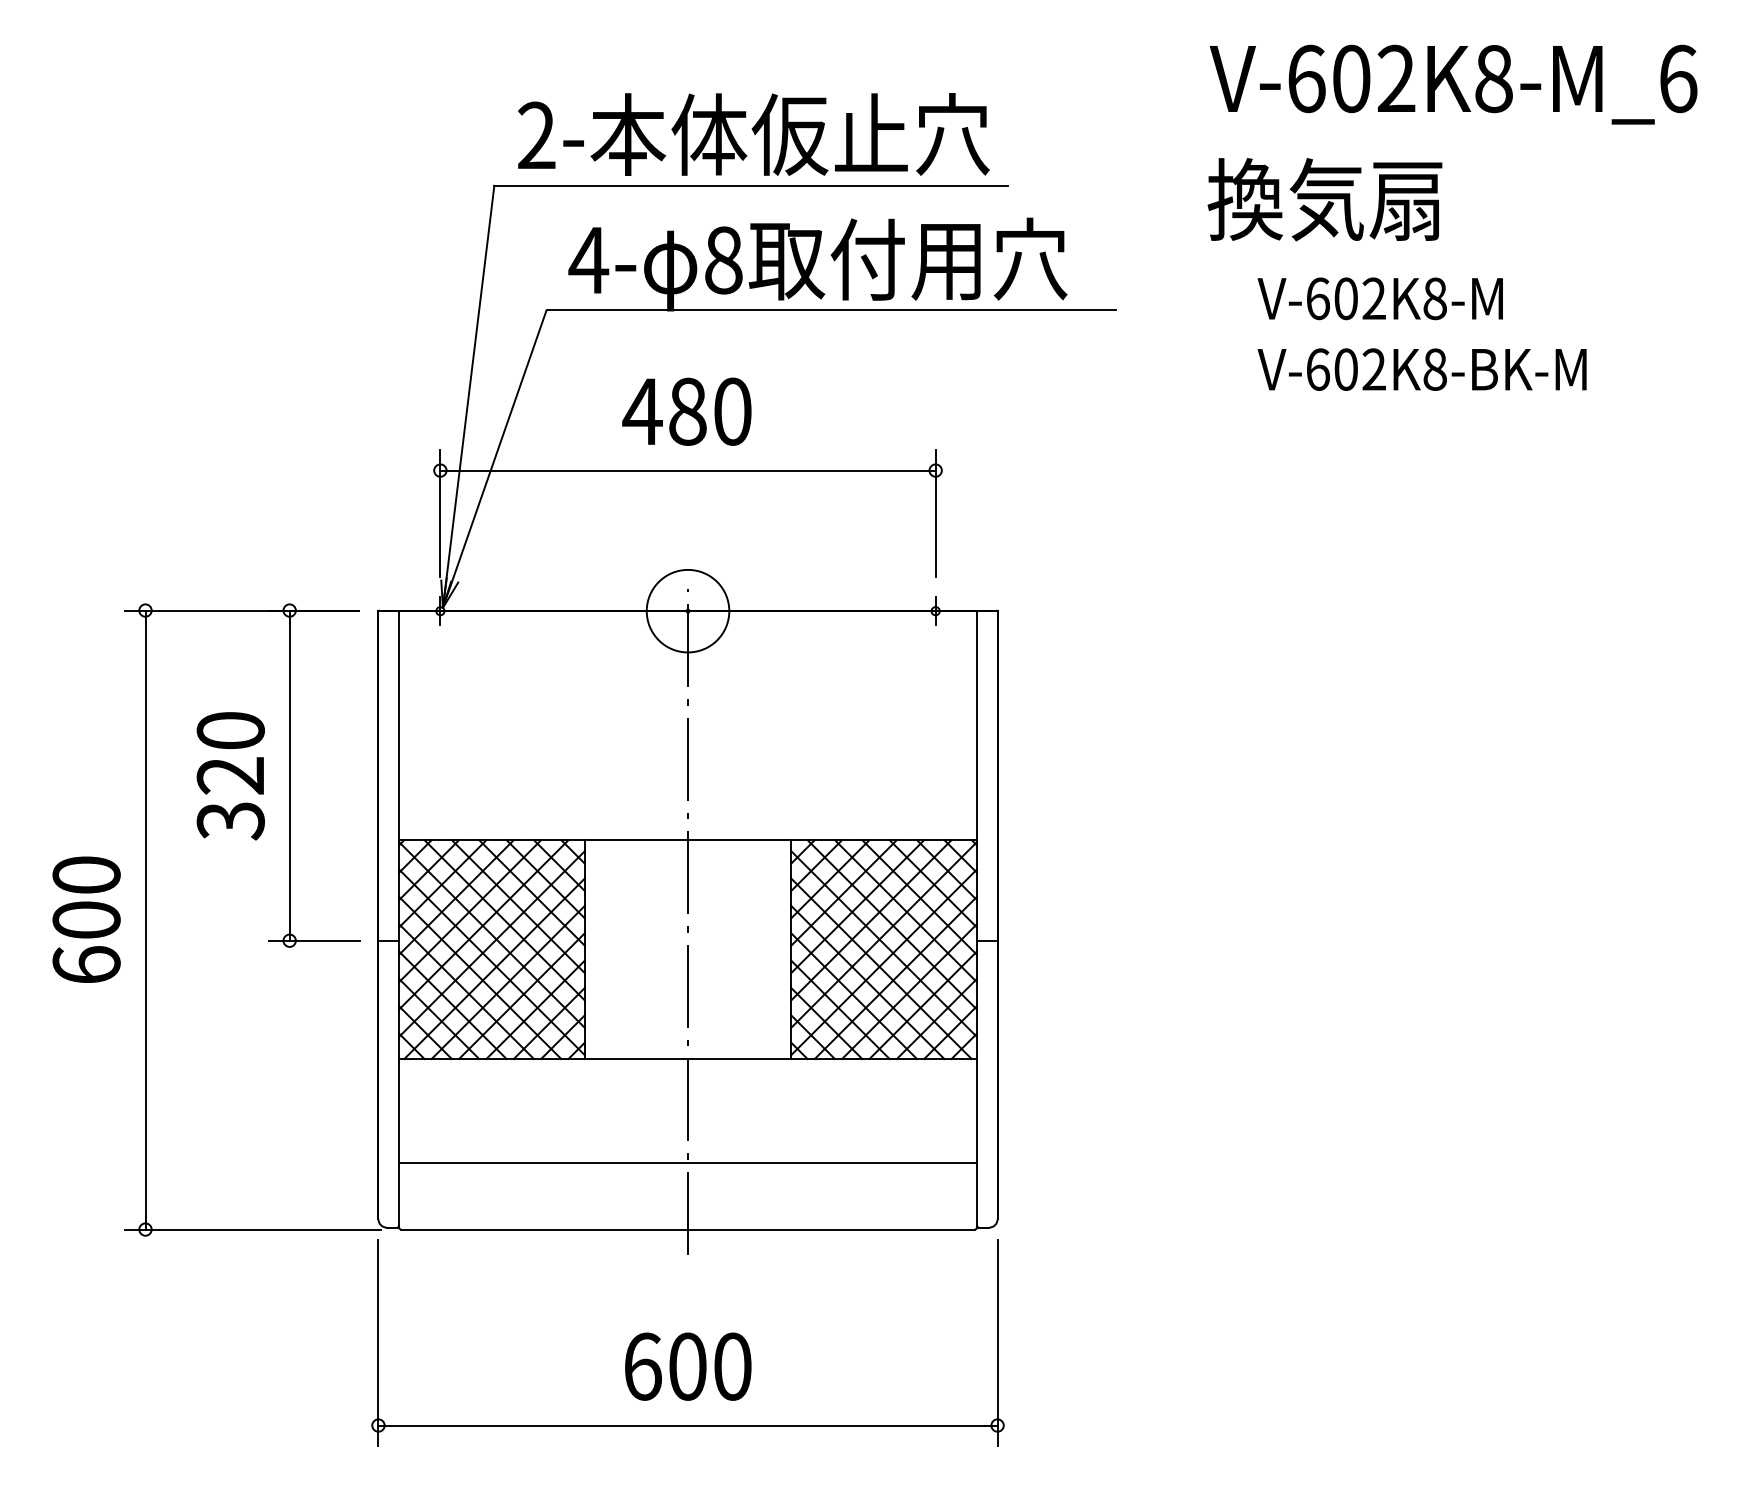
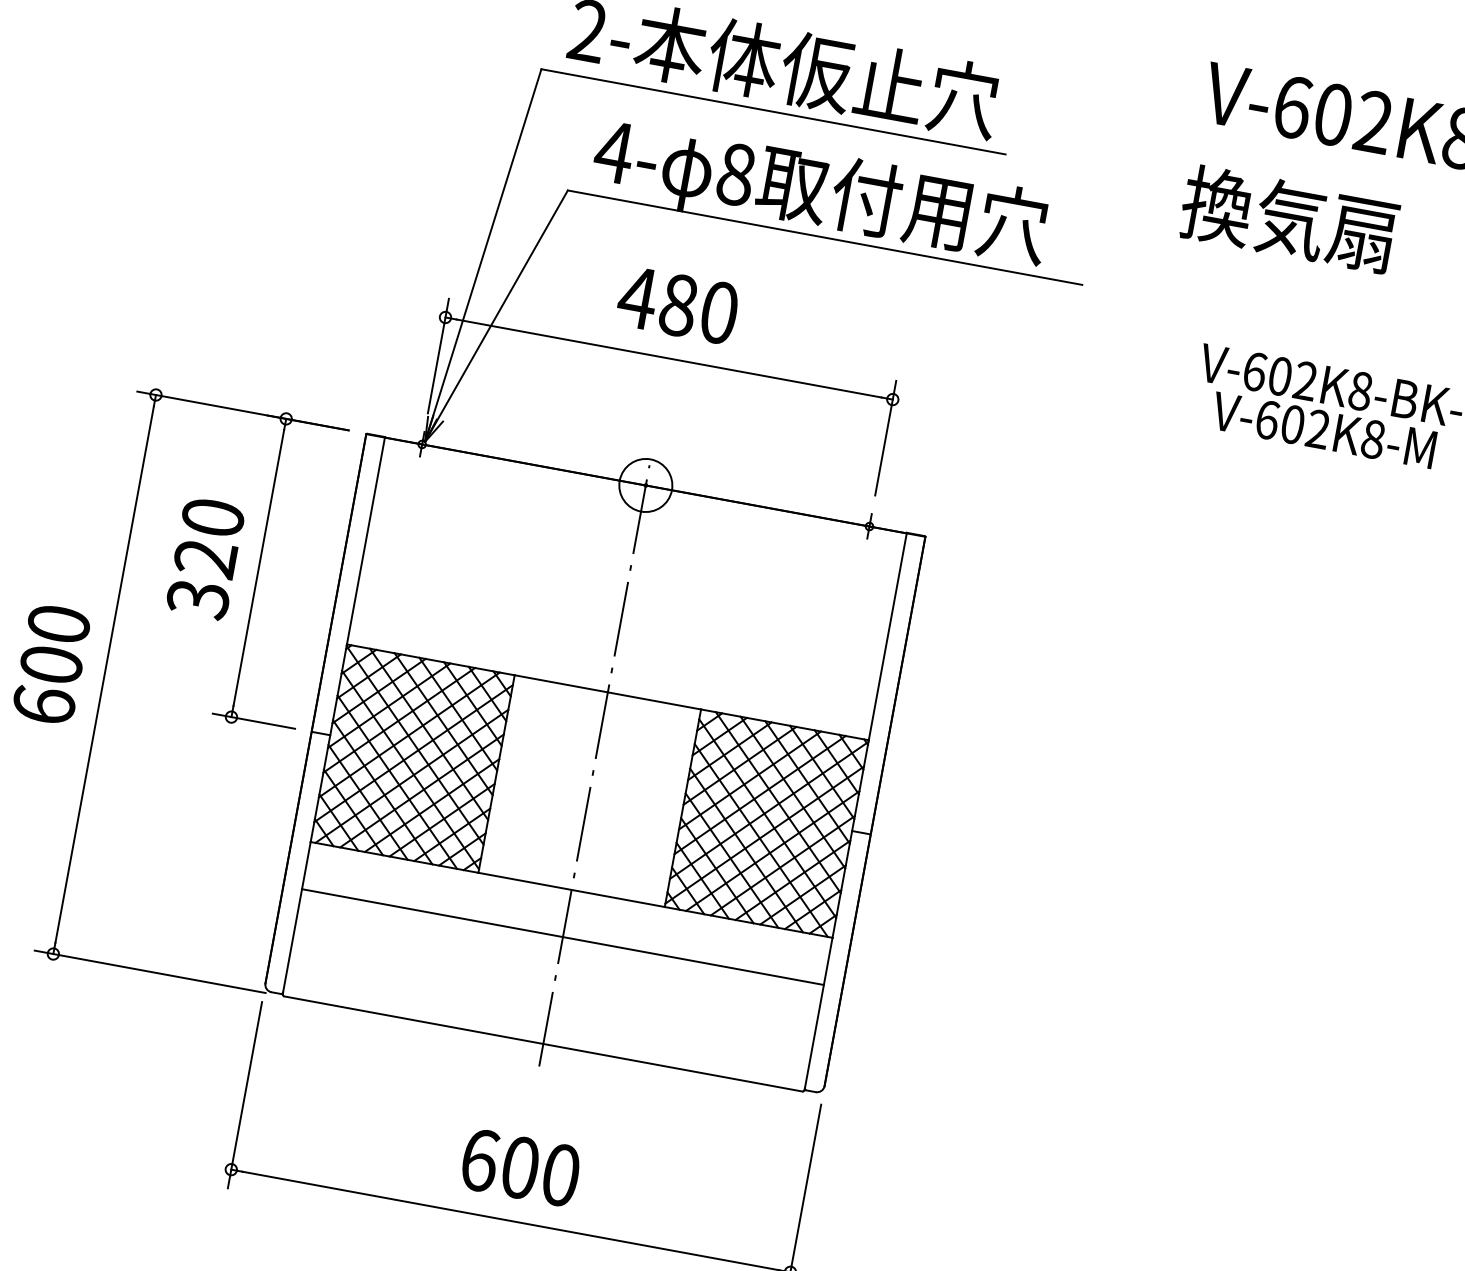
text: (1379, 298) -> (1323, 429), moved
circle: (687, 610) -> (645, 484), size x0.7
line: (687, 1163) -> (562, 937), moved

